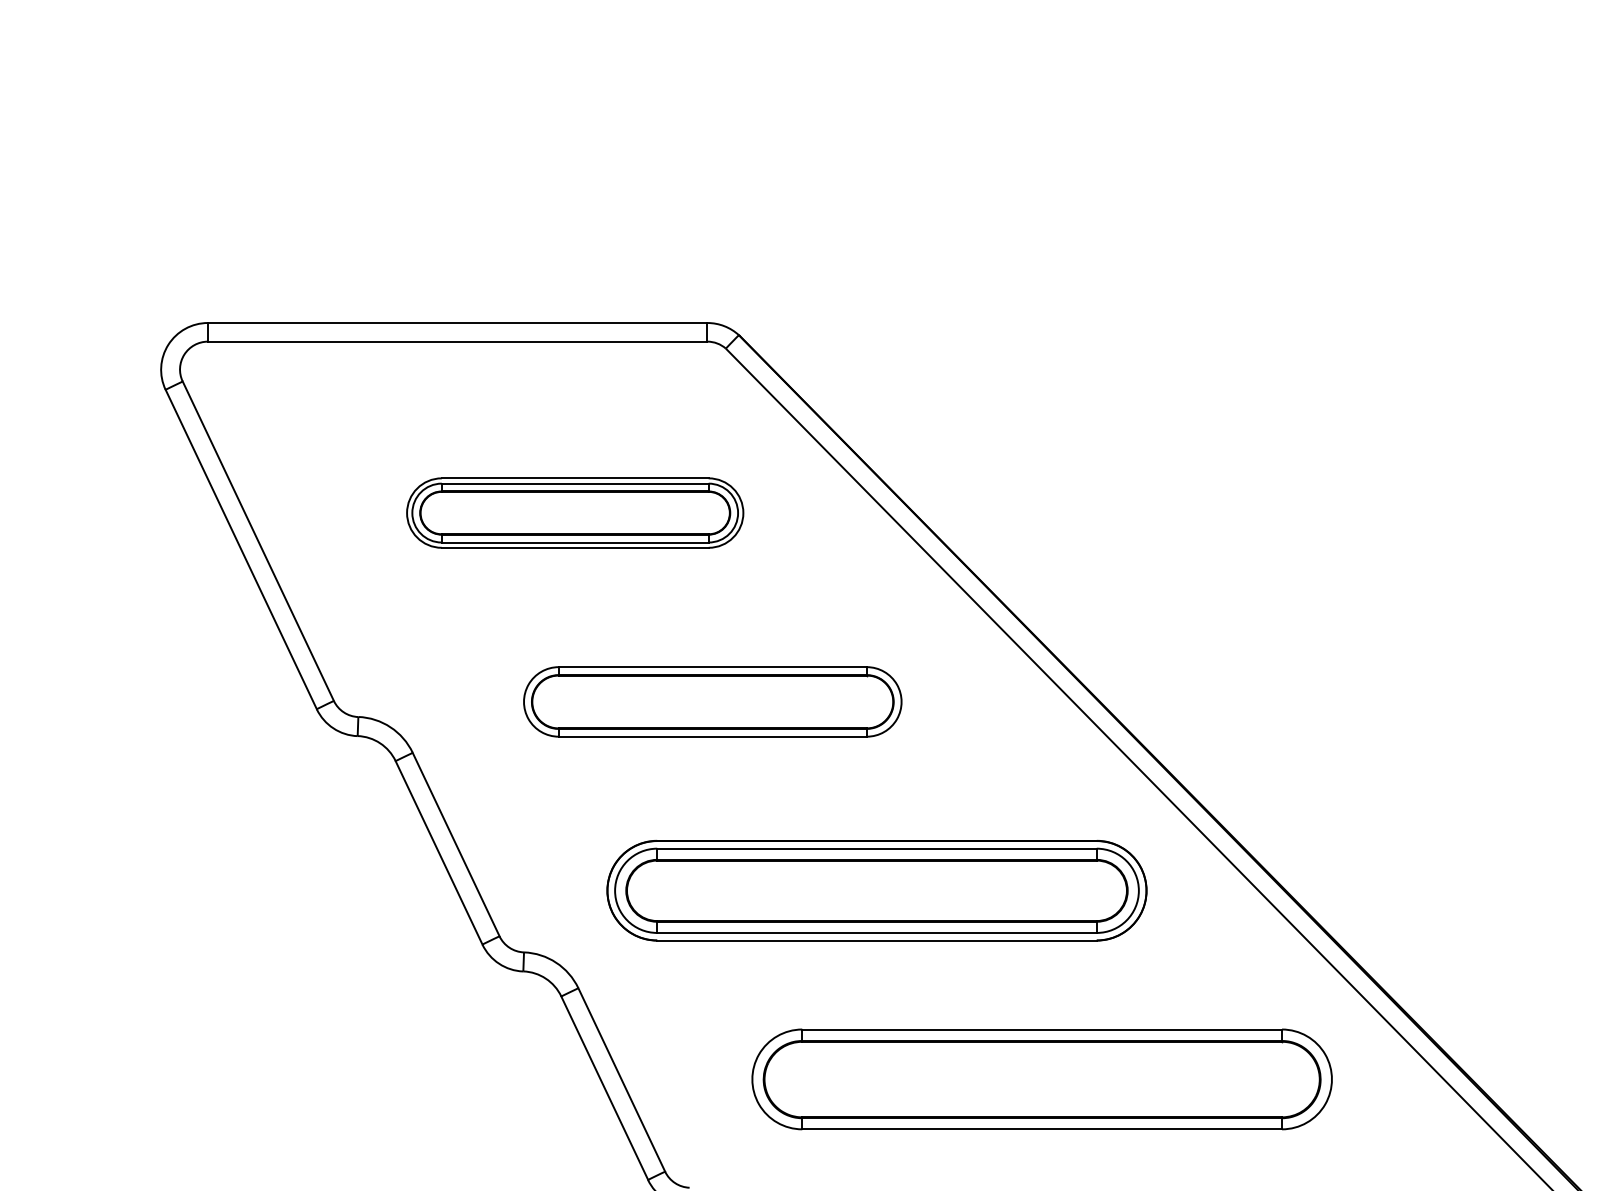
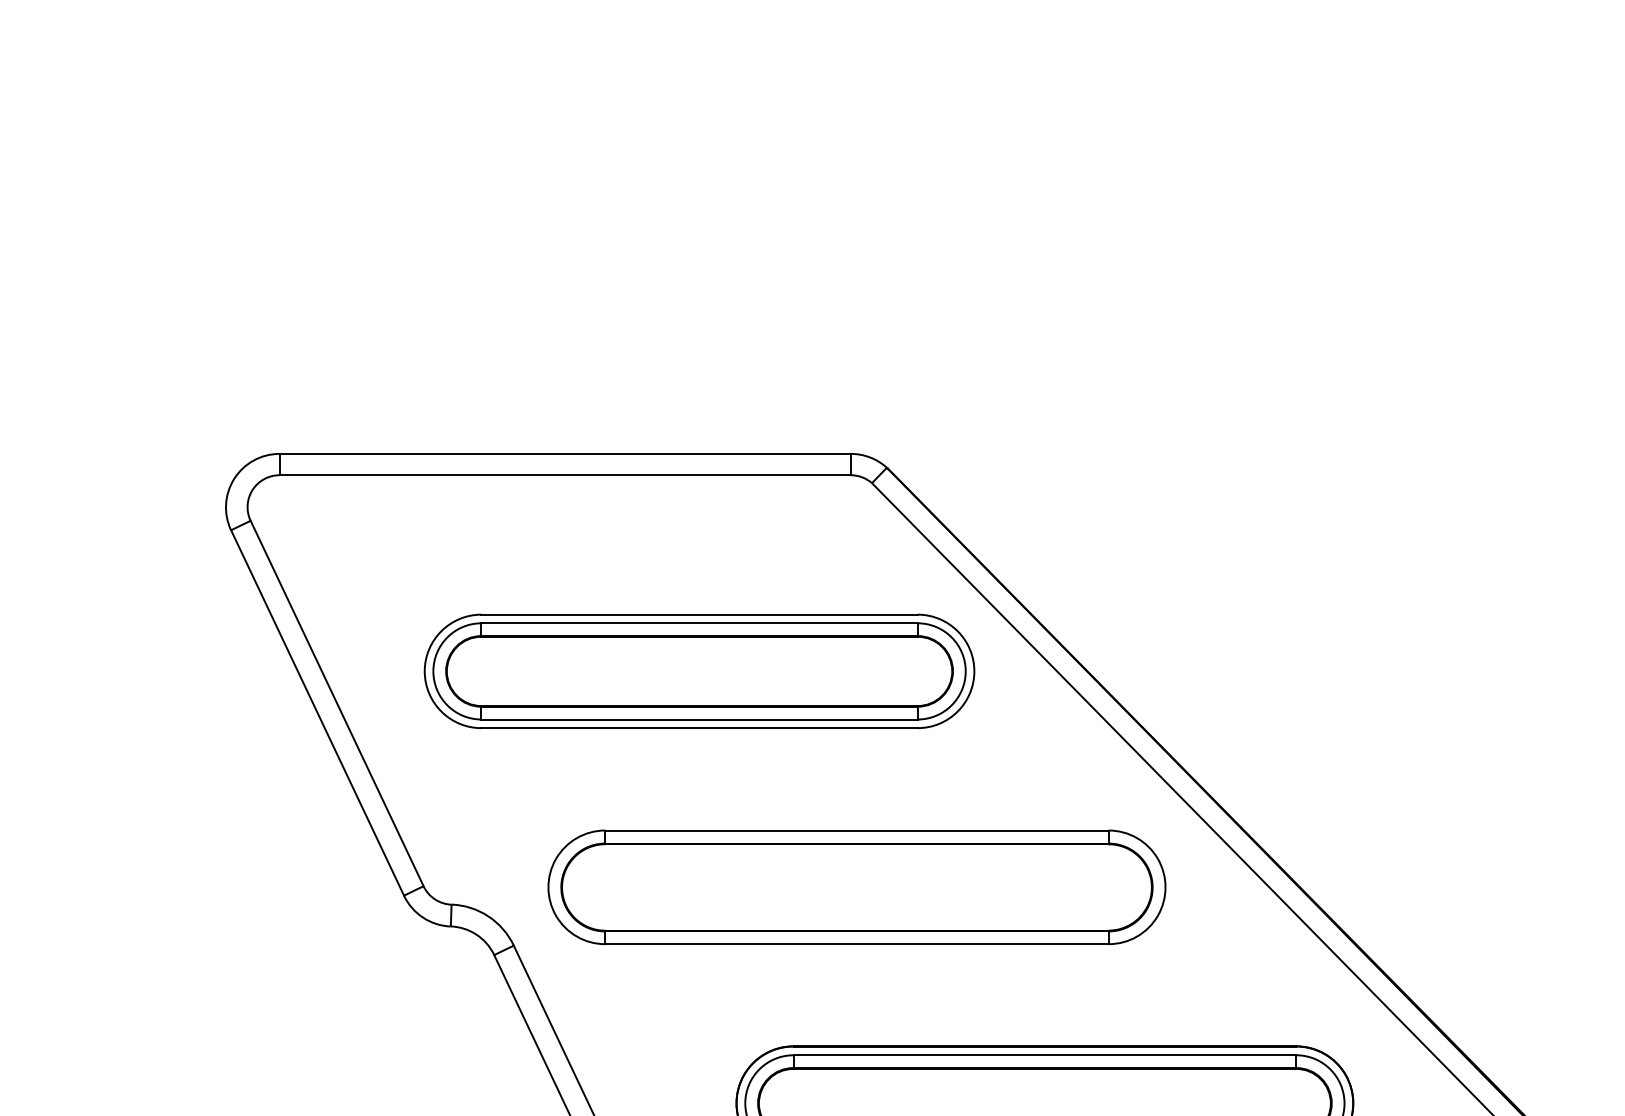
part: (575, 512) -> (699, 670), size x1.43
part: (712, 701) -> (856, 886), size x1.43

